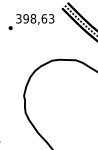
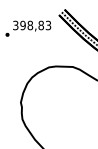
text: (44, 18) -> (41, 25), 398,63 -> 398,83

